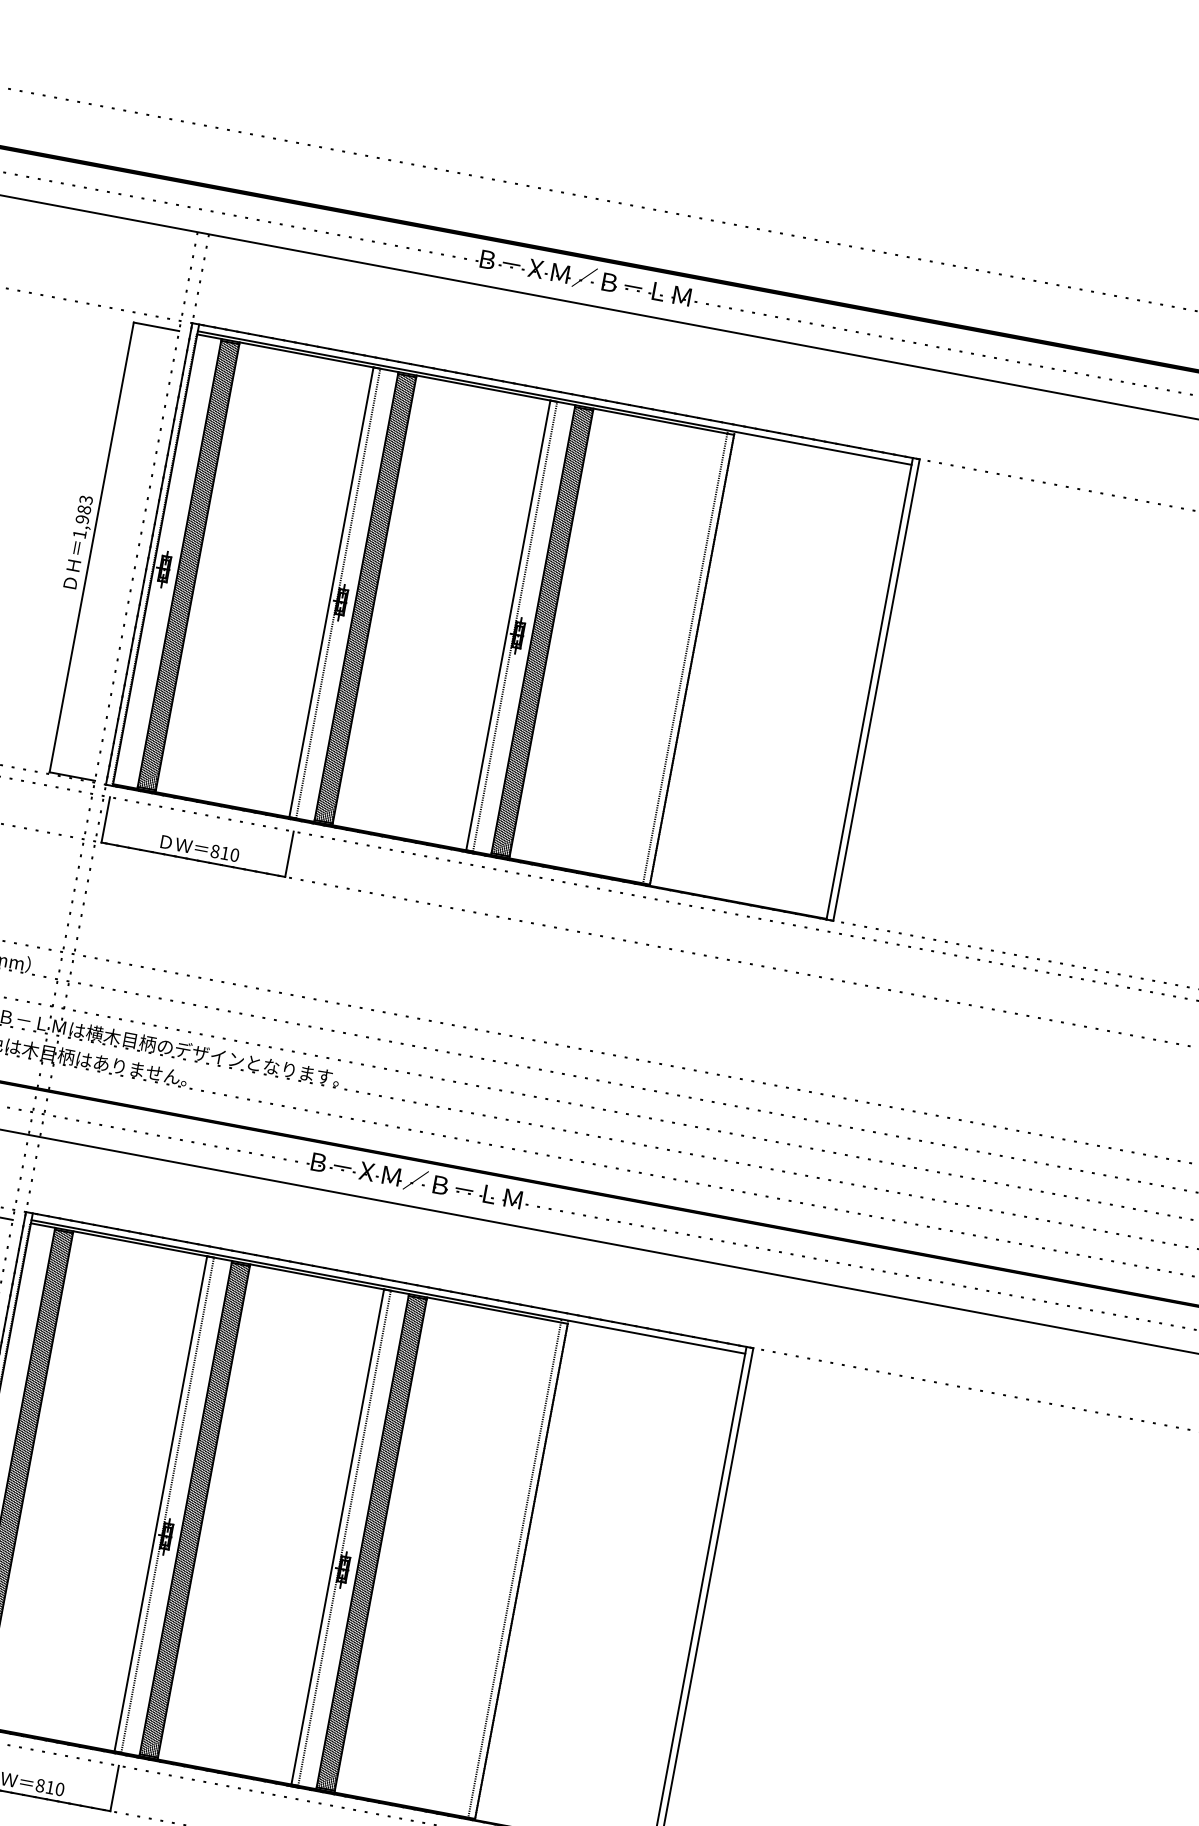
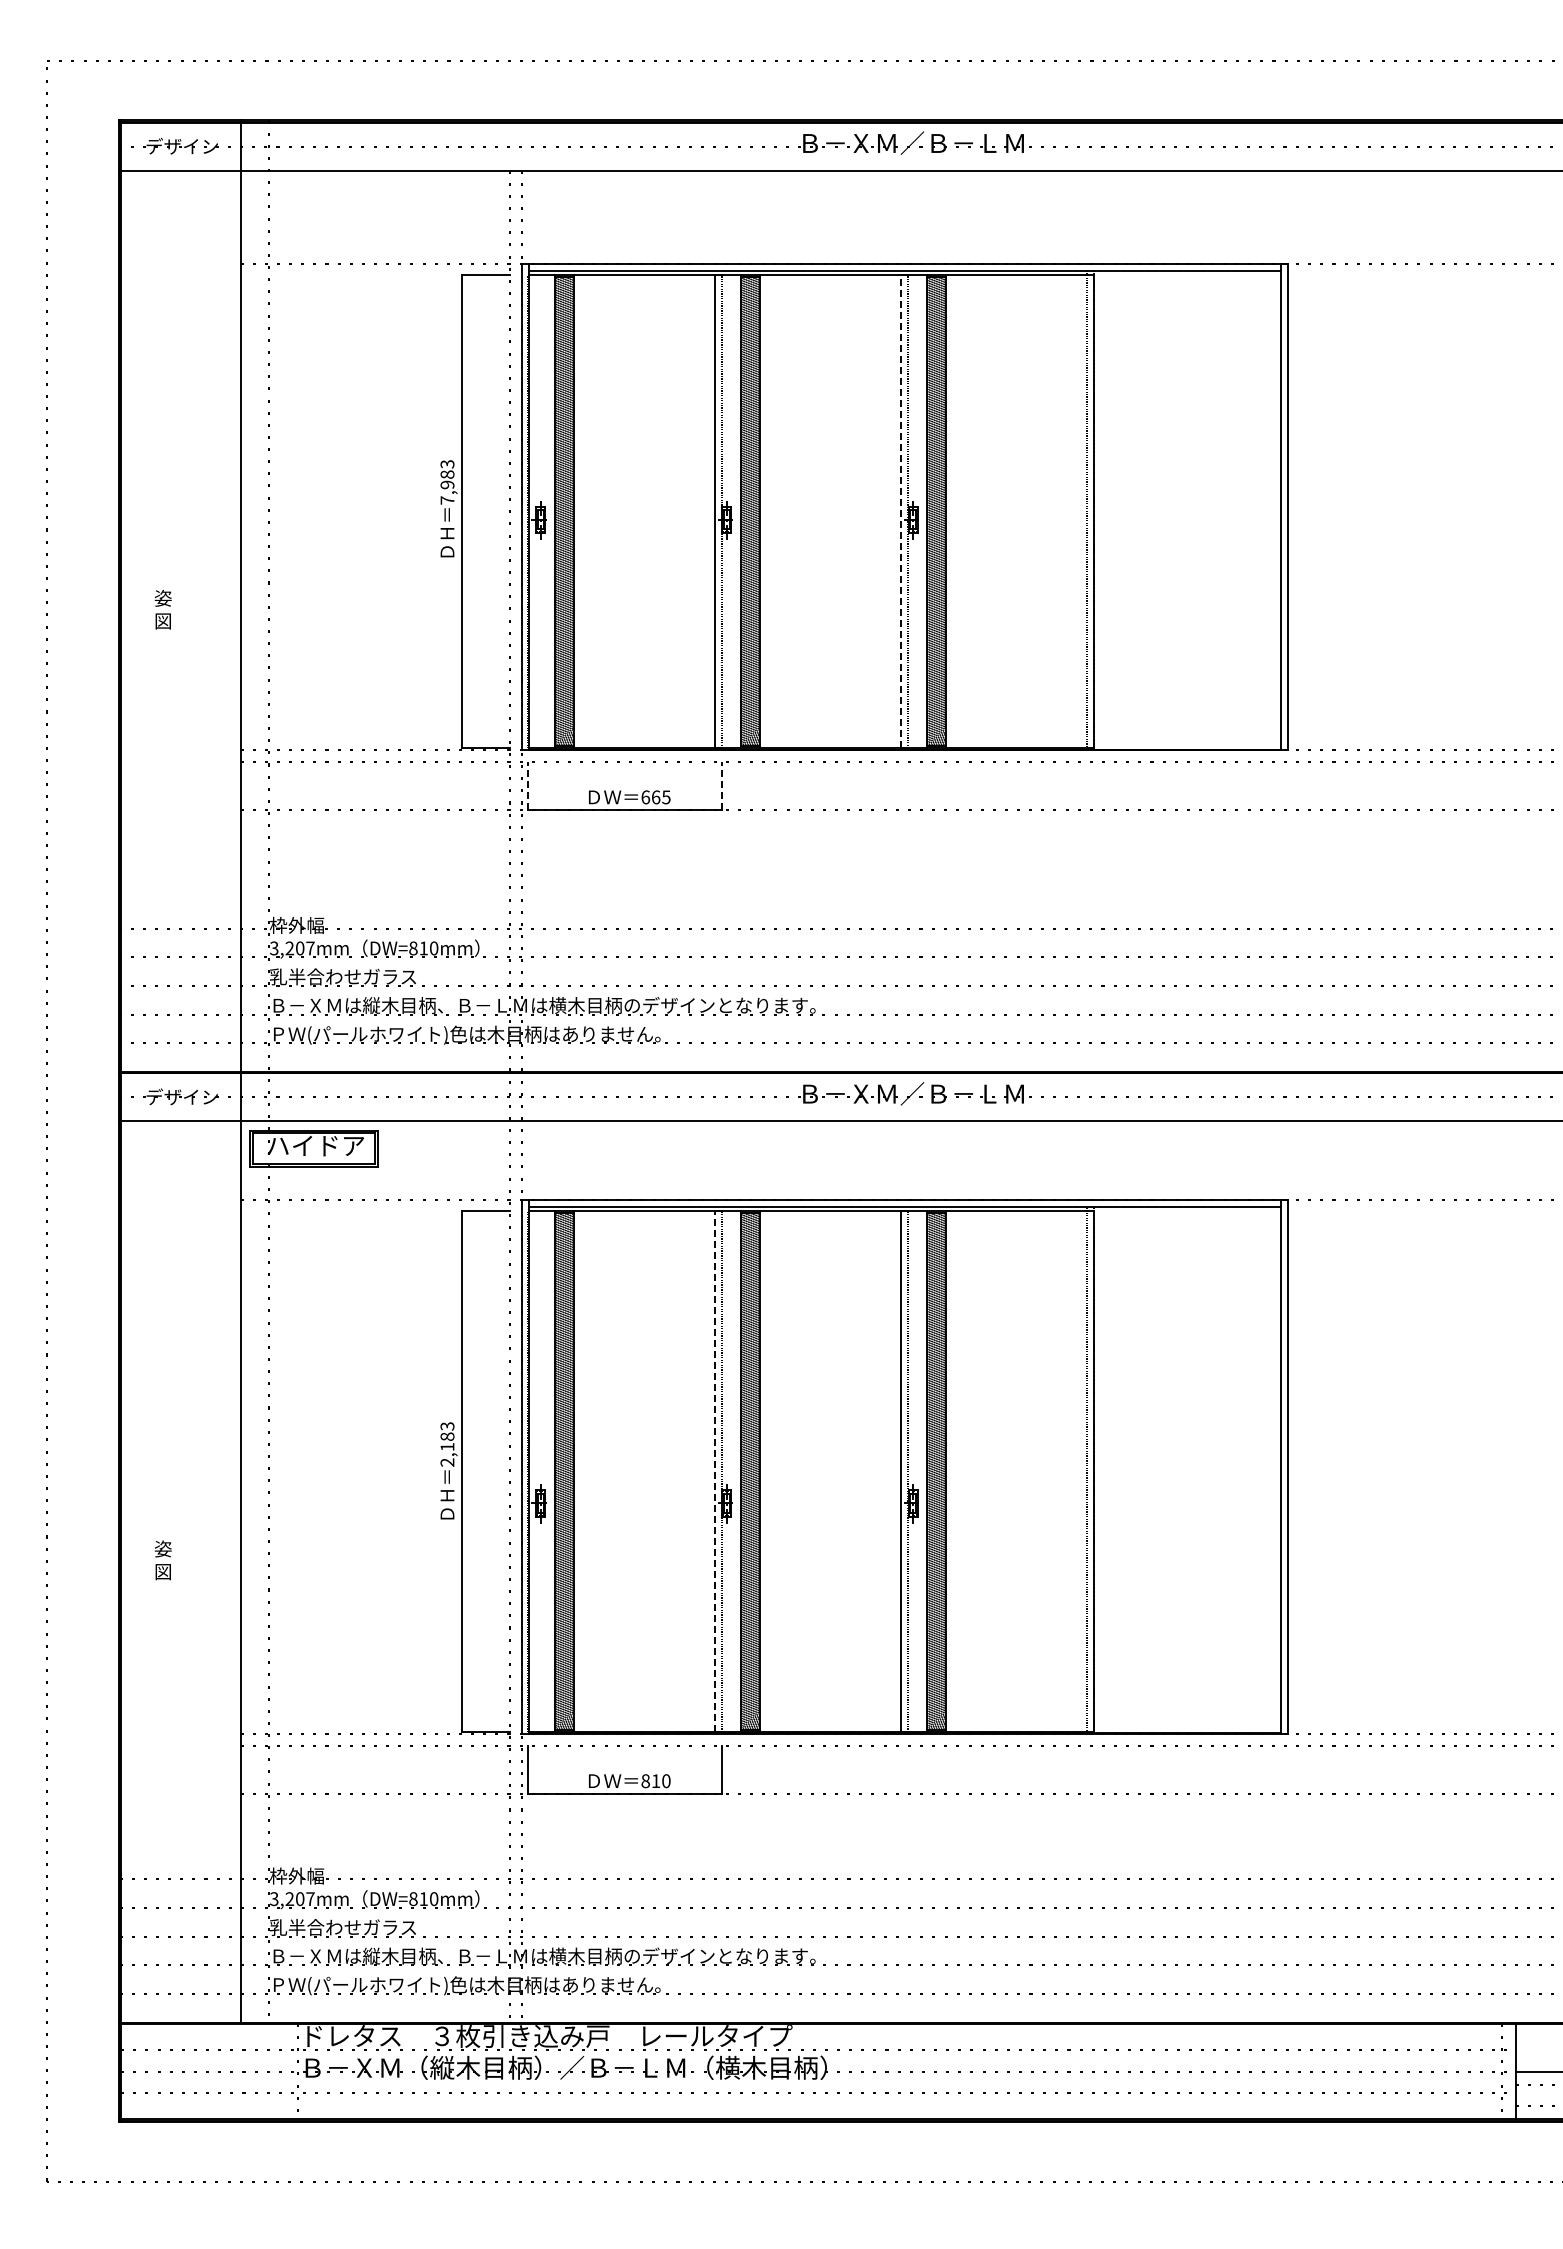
text: (79, 534) -> (447, 500), 1,983 -> 7,983
line: (507, 625) -> (900, 511), solid -> dashed
line: (105, 820) -> (528, 786), solid -> dashed
text: (224, 853) -> (655, 797), 810 -> 665
line: (289, 854) -> (721, 786), solid -> dashed
line: (160, 1503) -> (714, 1471), solid -> dashed

